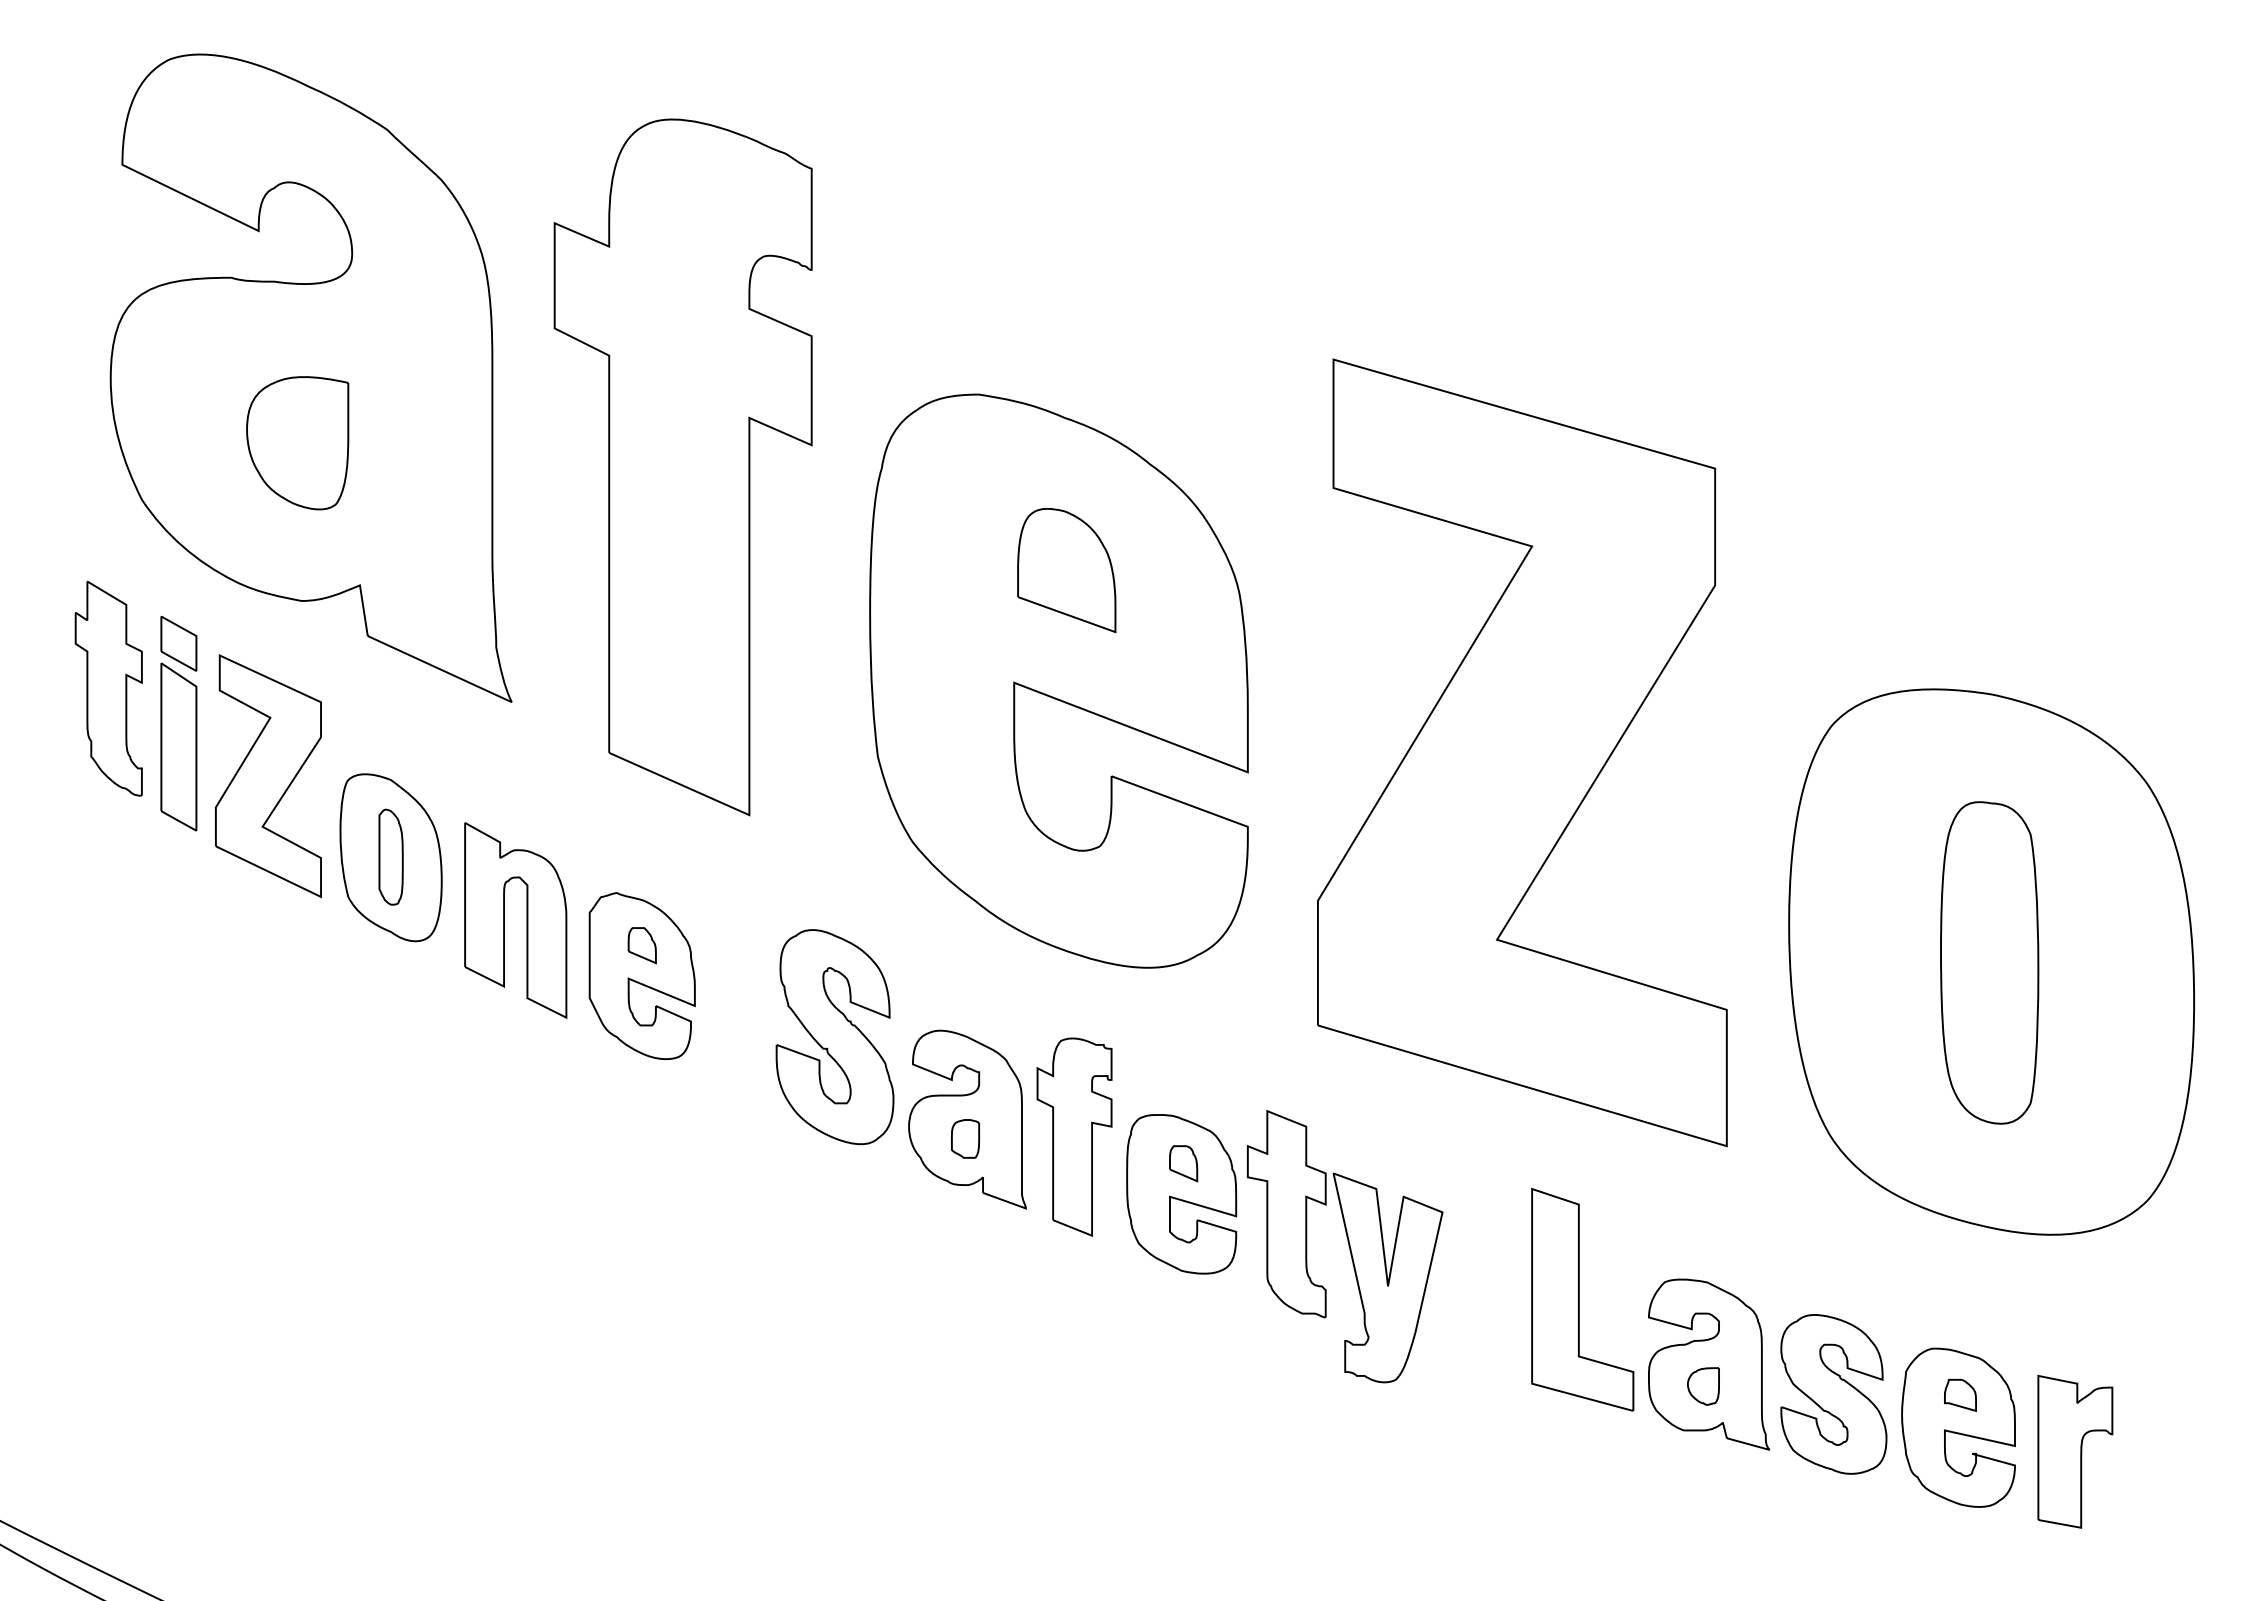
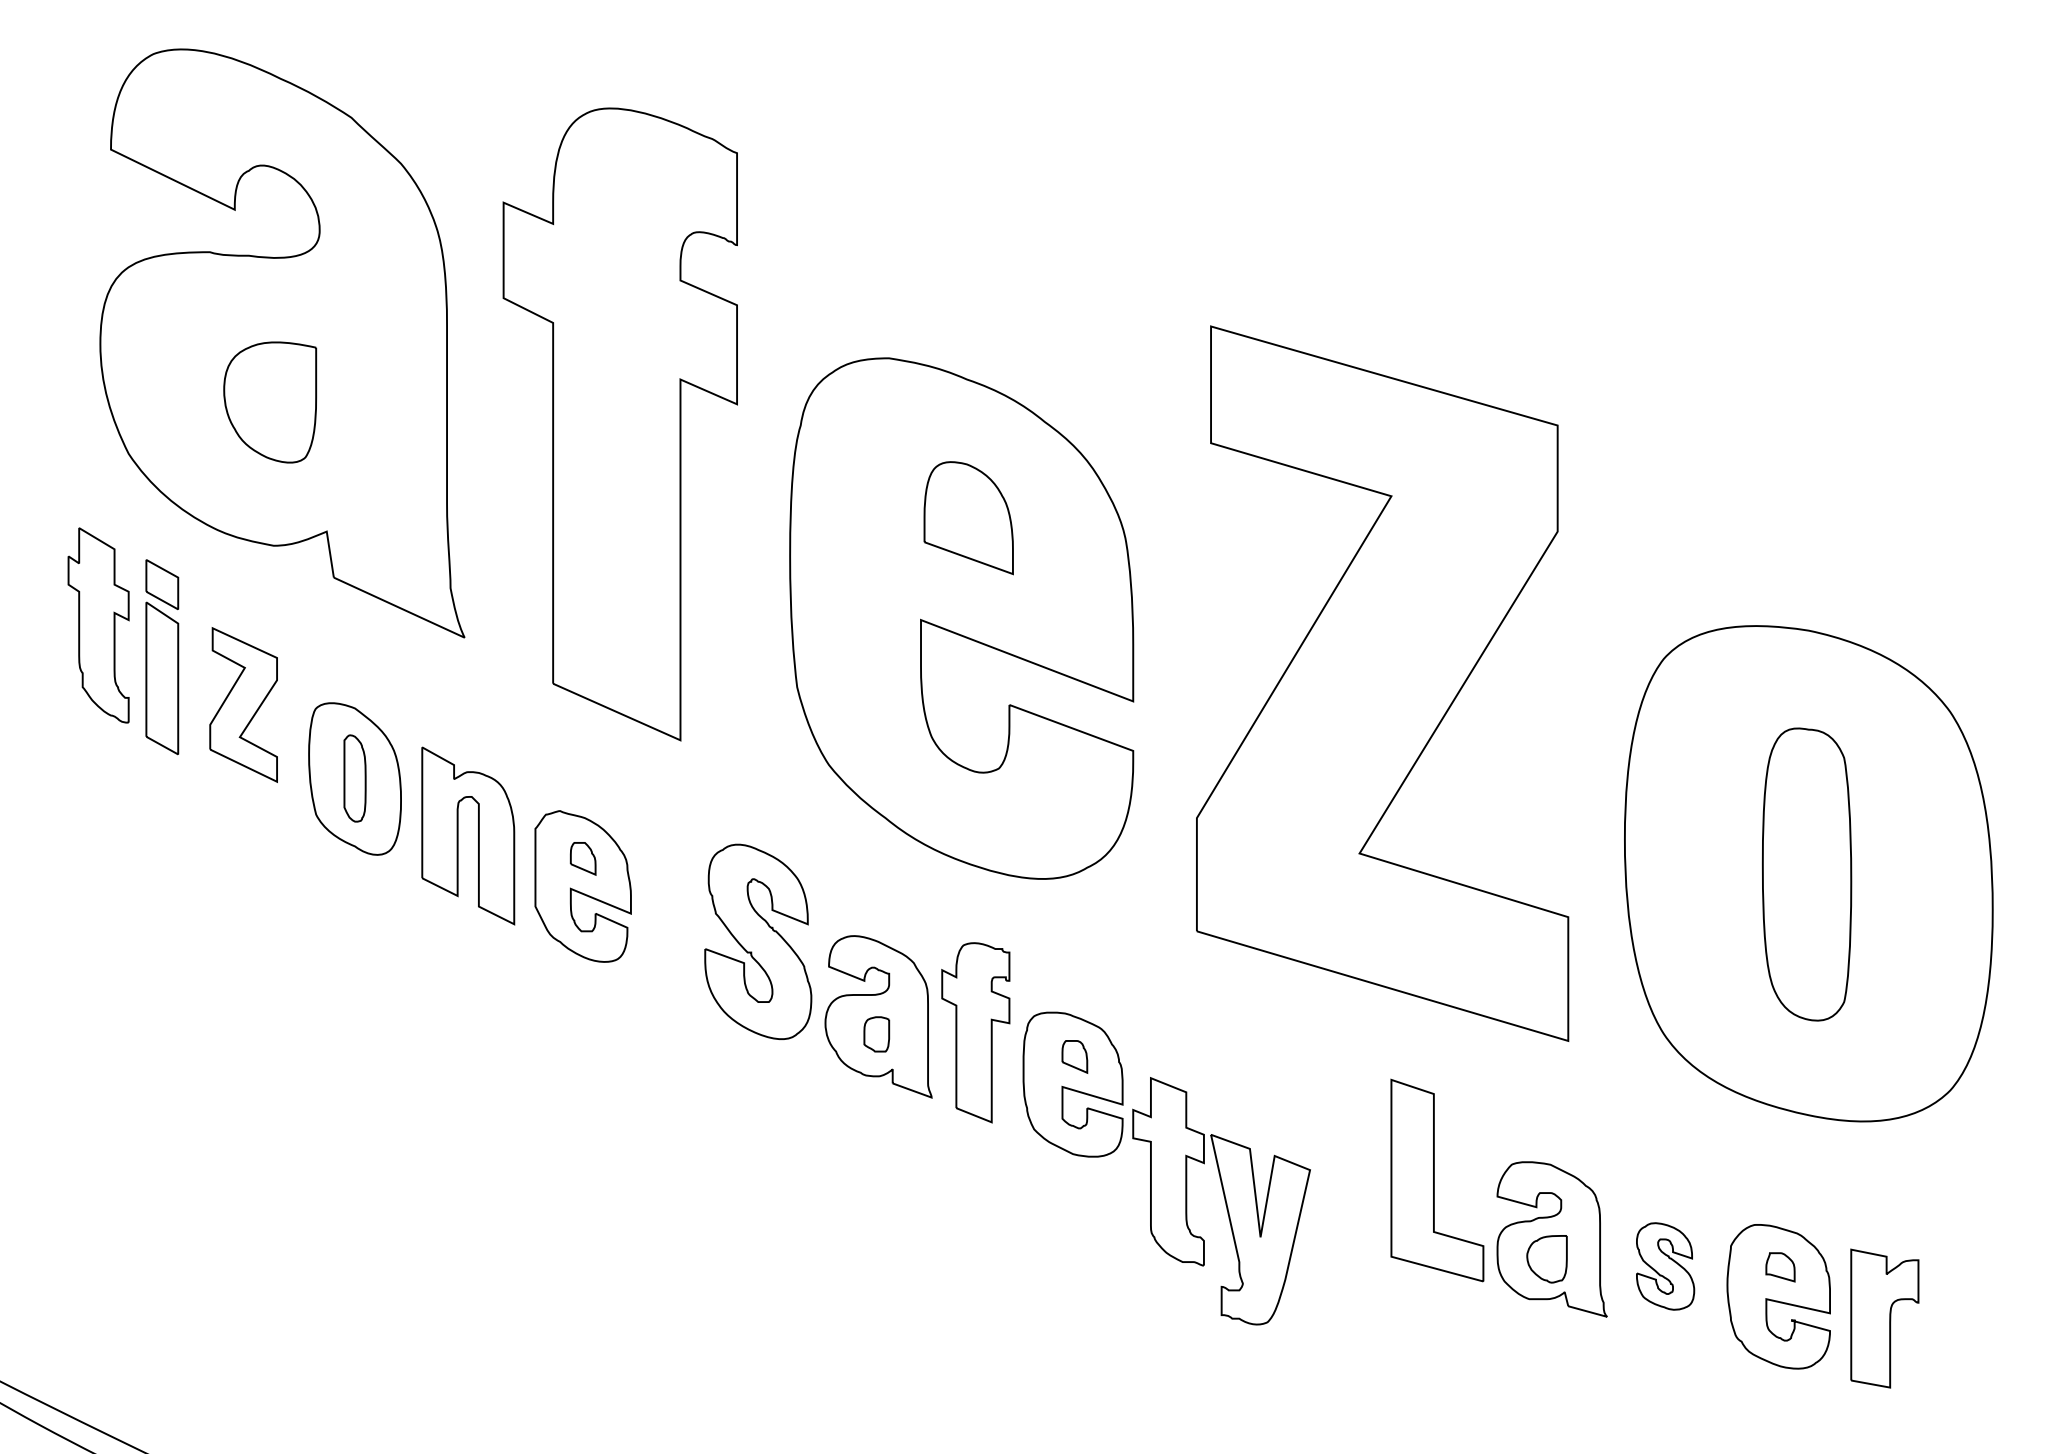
part: (268, 776) -> (243, 705), size x0.7
part: (1345, 1246) -> (1221, 1201), moved
part: (1703, 1386) -> (1547, 1259), size x1.4
part: (1833, 1394) -> (1665, 1266), size x0.6

